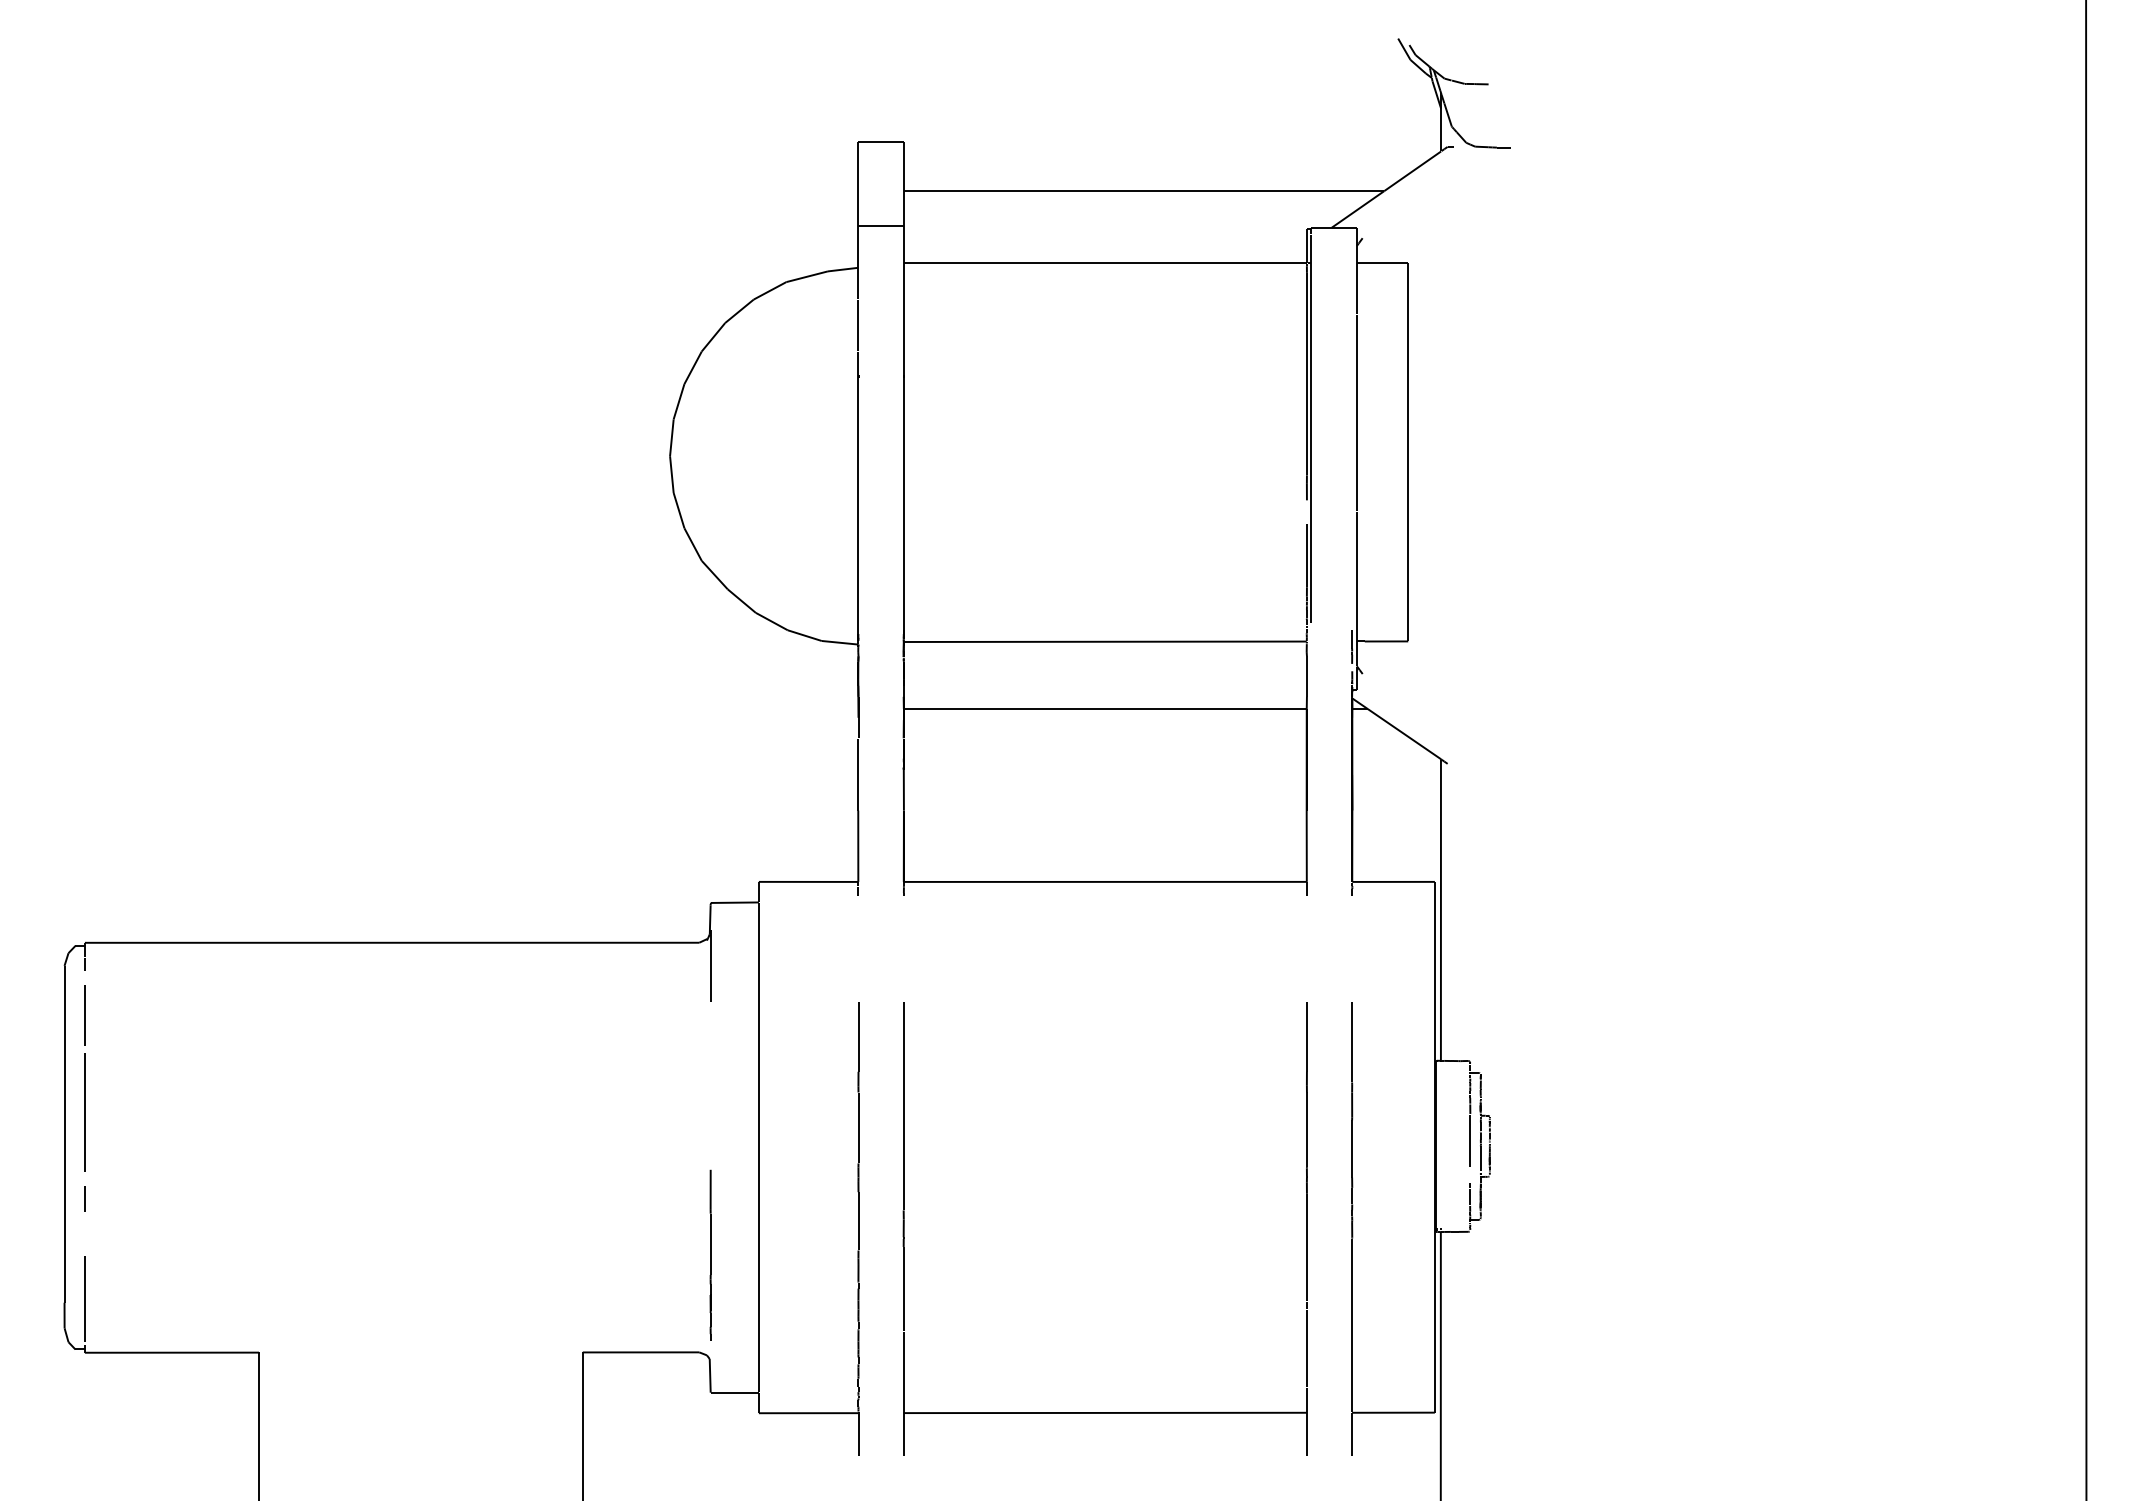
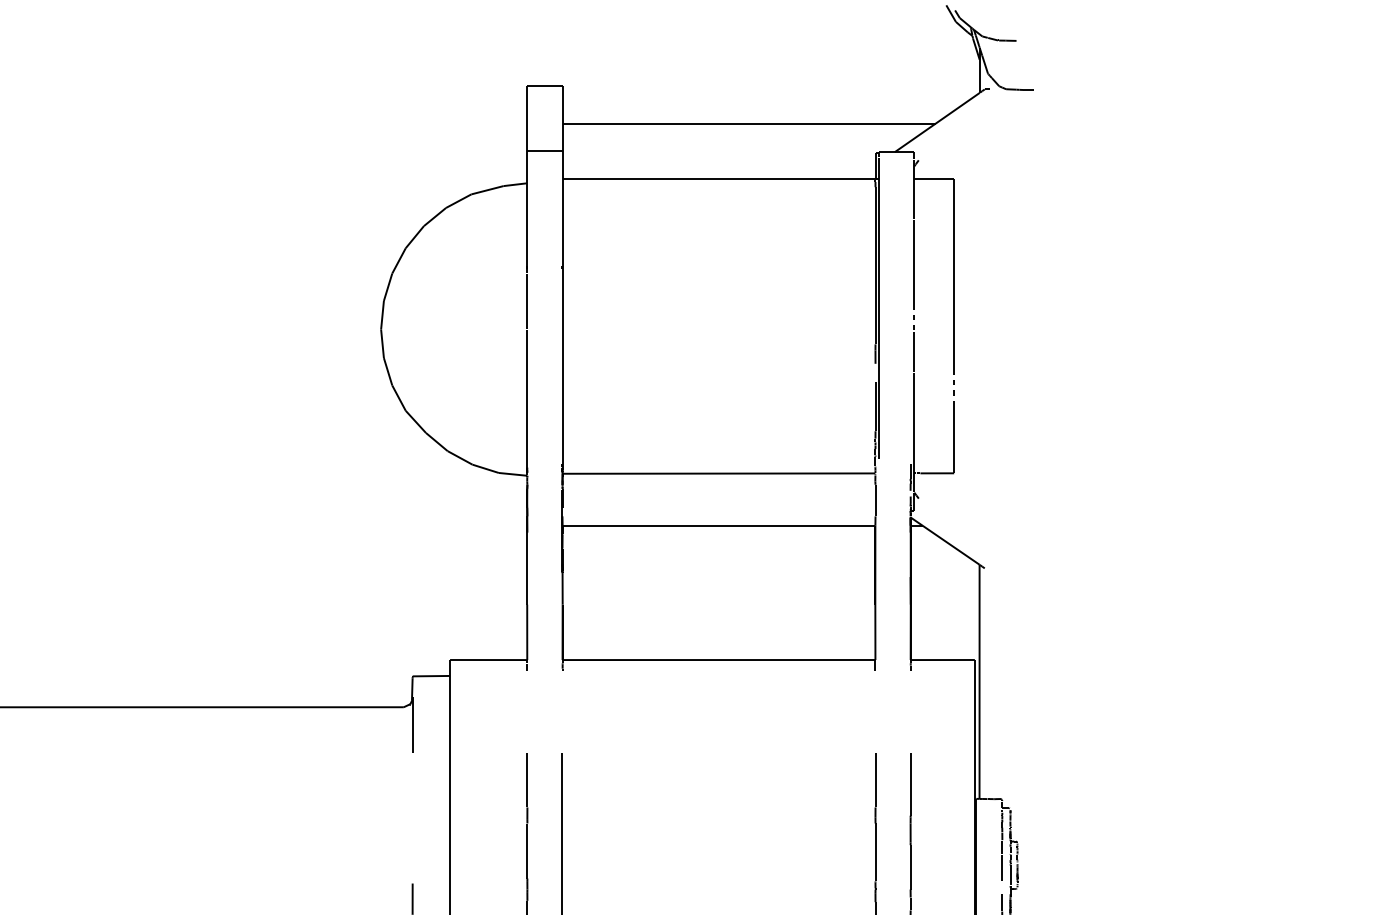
line: (1356, 441) -> (914, 318), solid -> dashed
line: (1408, 533) -> (954, 389), solid -> dashed

